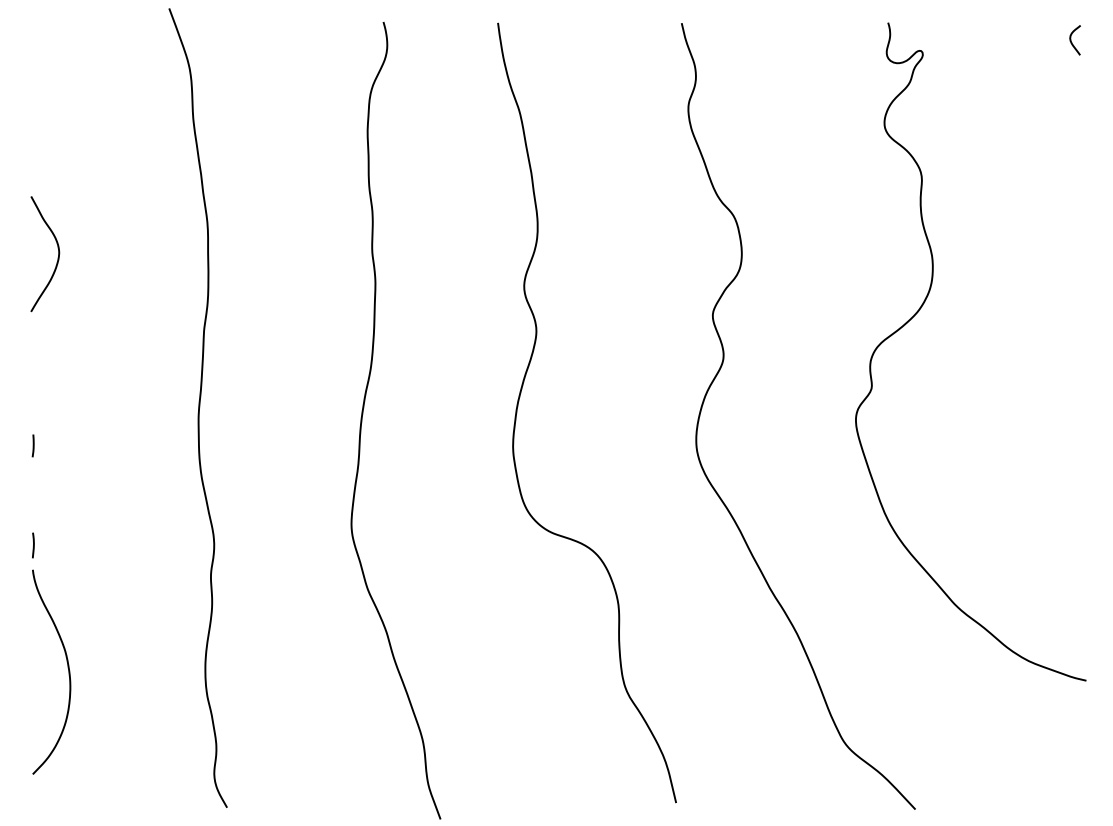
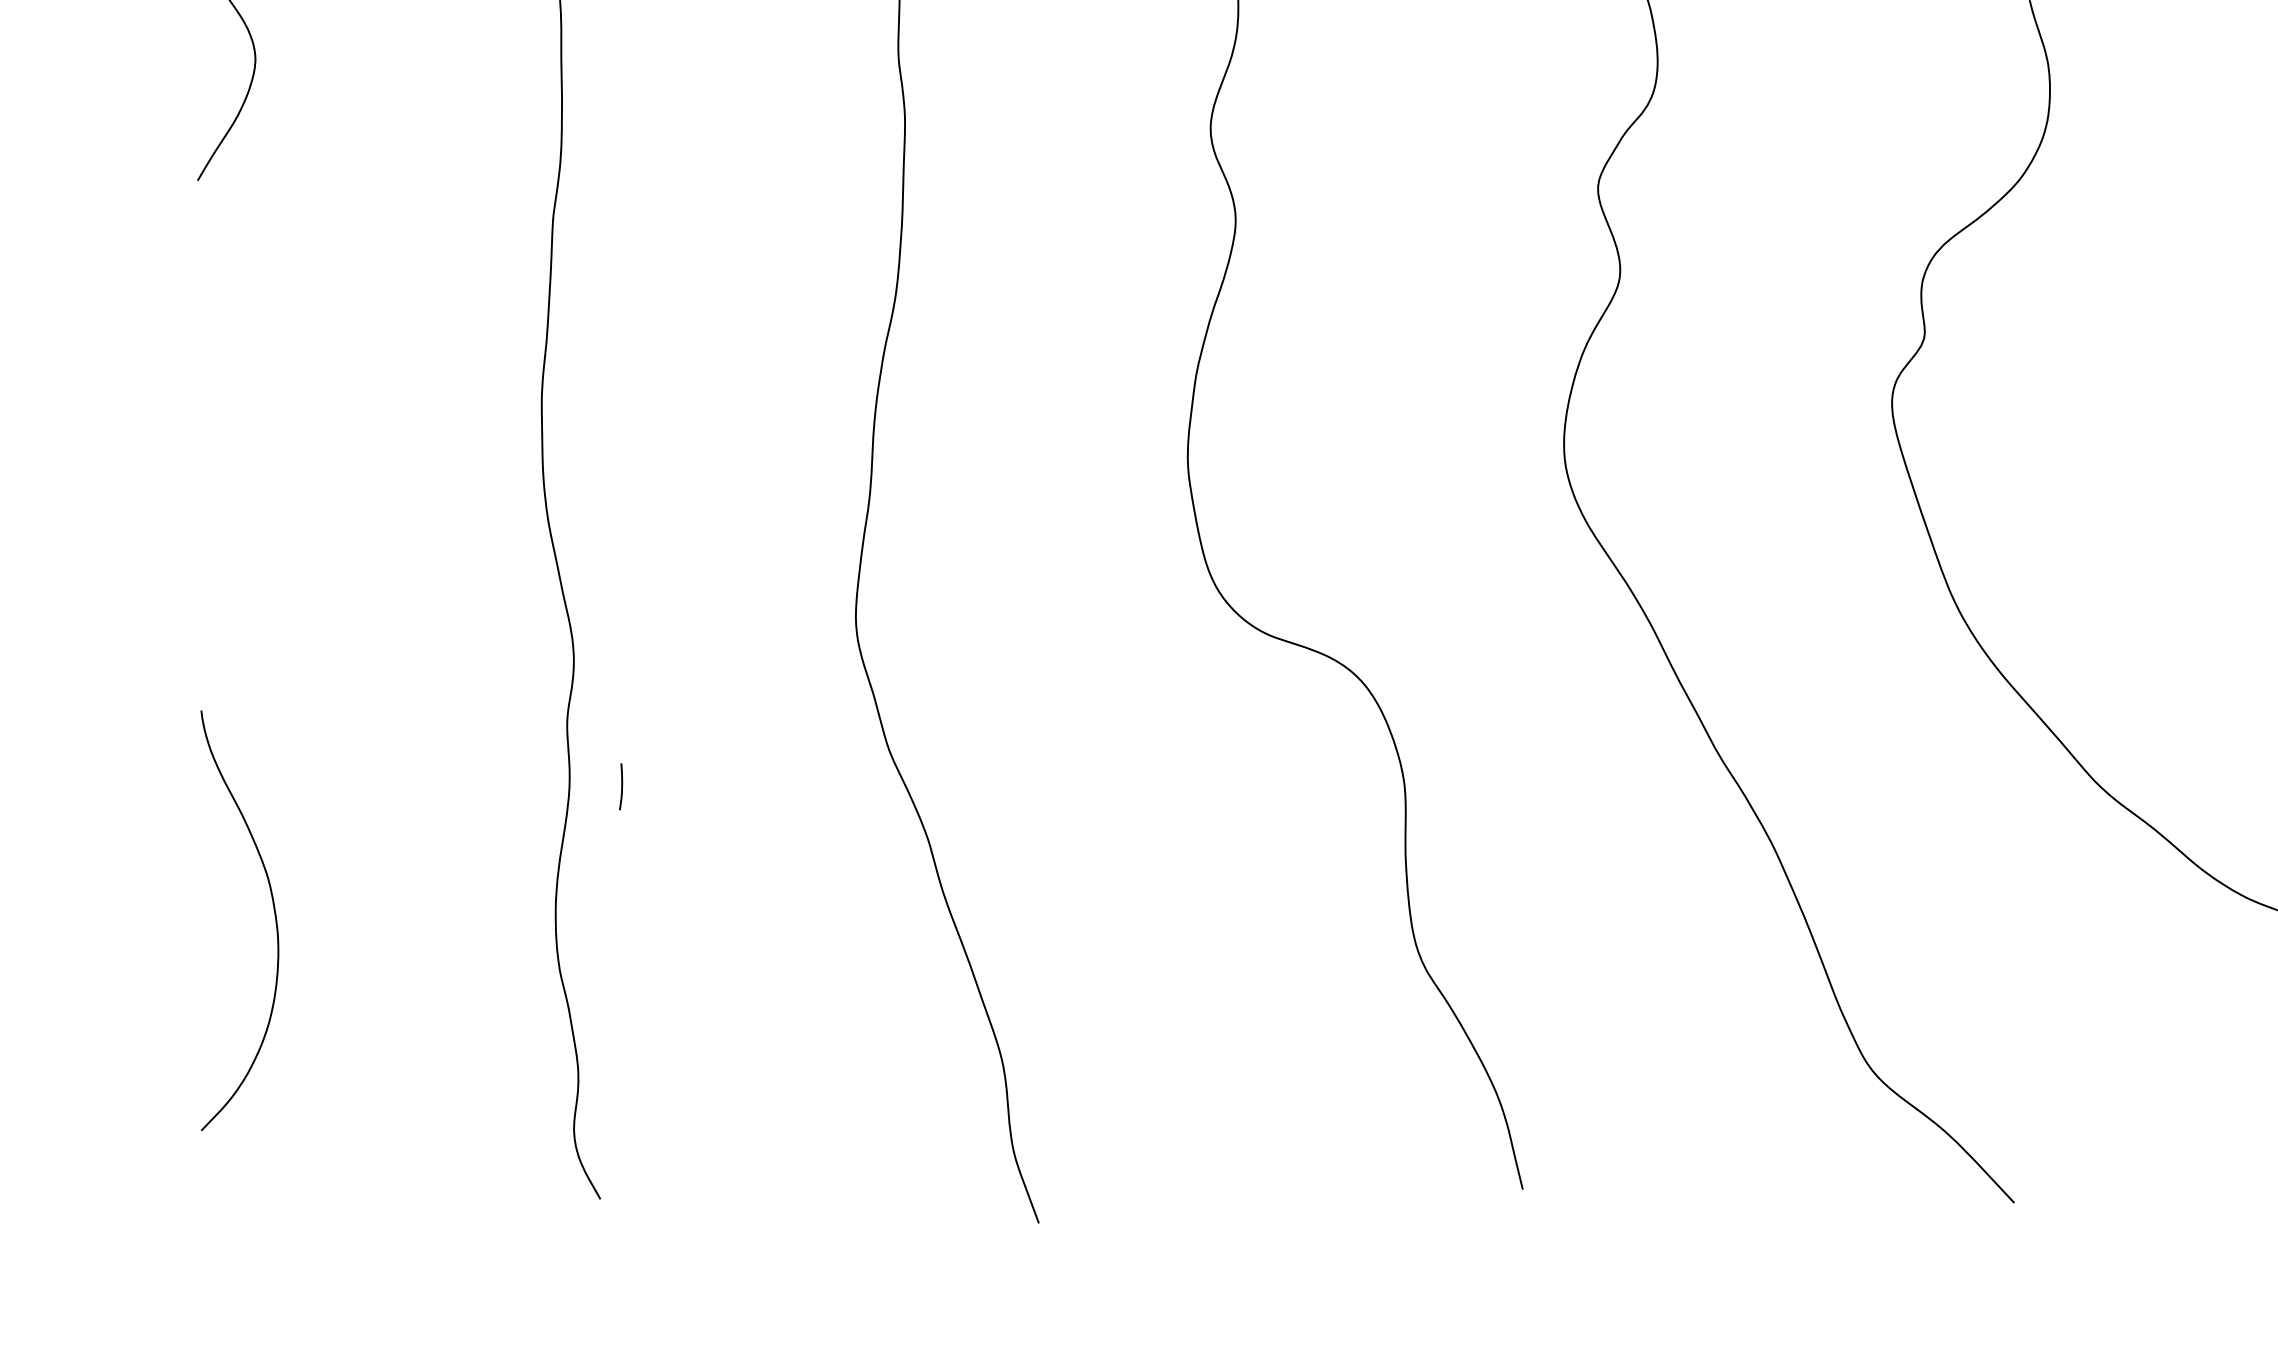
line: (32, 445) -> (619, 785), moved
line: (33, 545) -> (202, 660), removed

